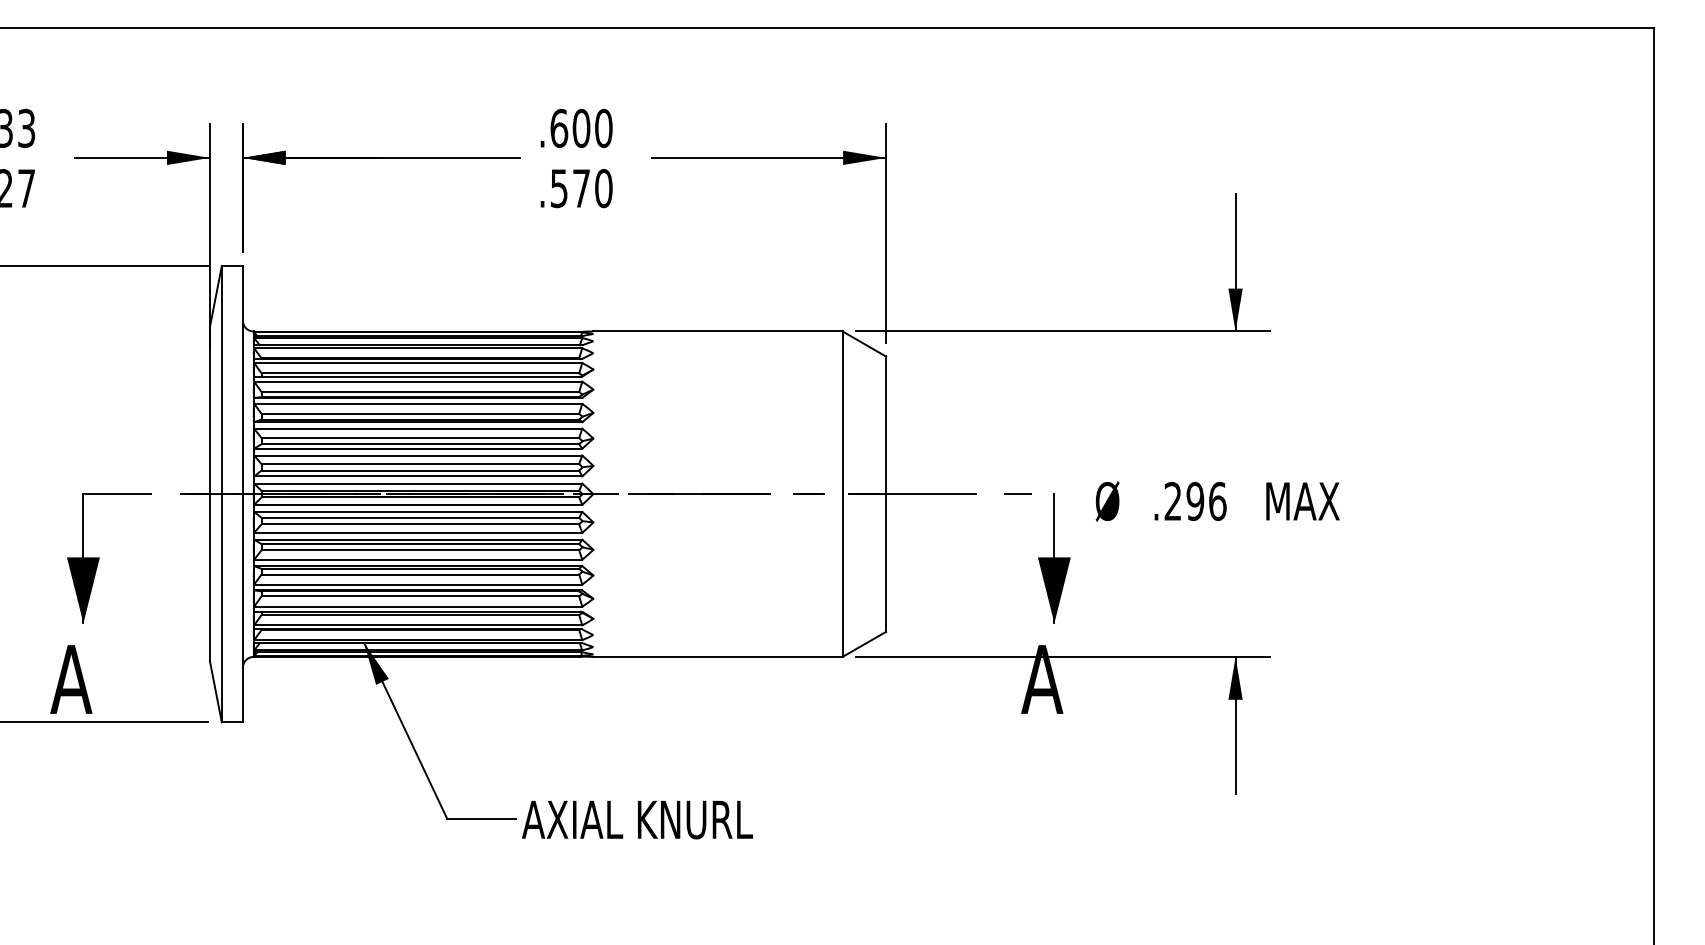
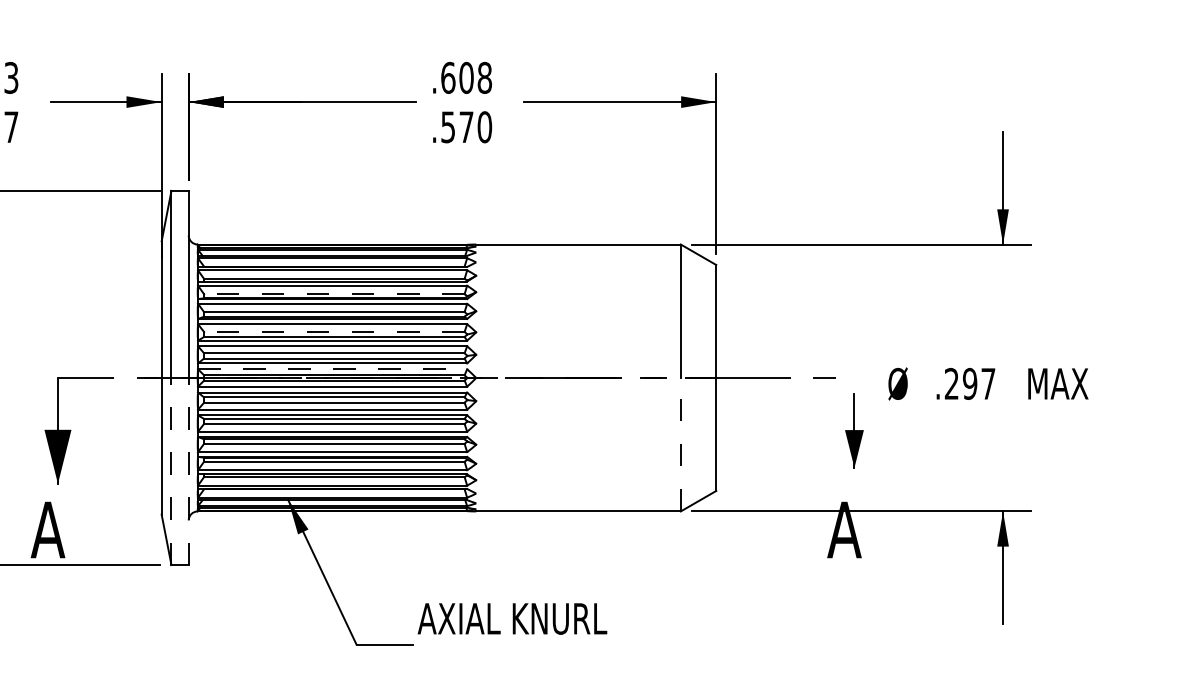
text: (603, 128) -> (484, 78), .600 -> .608
line: (420, 392) -> (334, 294), solid -> dashed
line: (420, 438) -> (334, 332), solid -> dashed
line: (418, 483) -> (332, 369), solid -> dashed
text: (1217, 501) -> (988, 383), .296 -> .297
part: (1054, 558) -> (854, 430), size x0.7
line: (842, 575) -> (680, 444), solid -> dashed
line: (221, 607) -> (171, 470), solid -> dashed
line: (242, 607) -> (188, 470), solid -> dashed
text: (637, 819) -> (512, 618), moved

